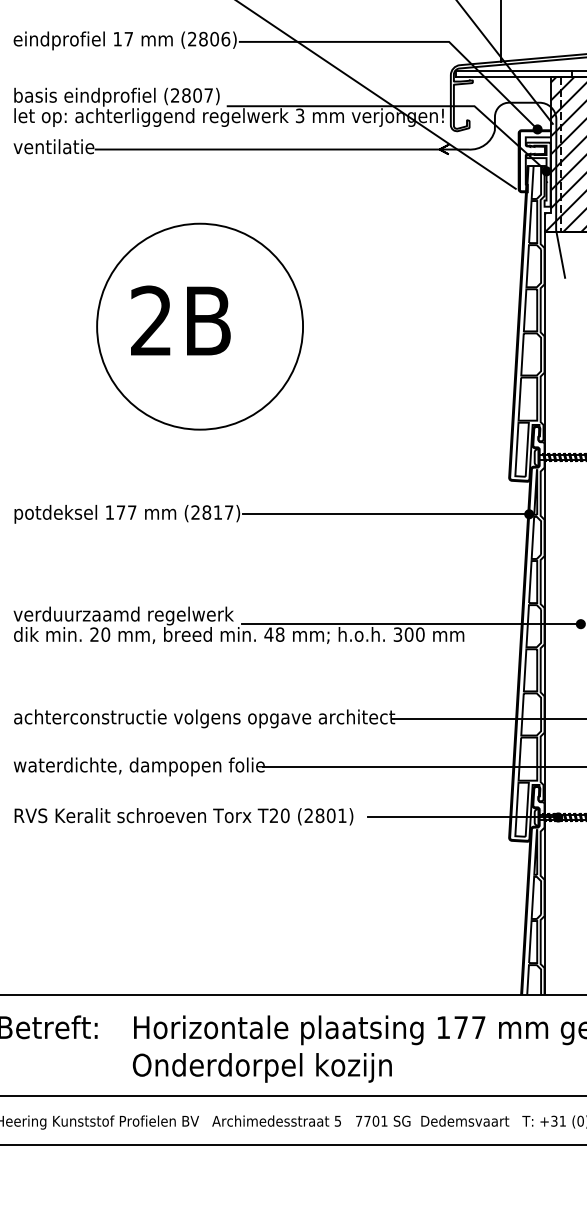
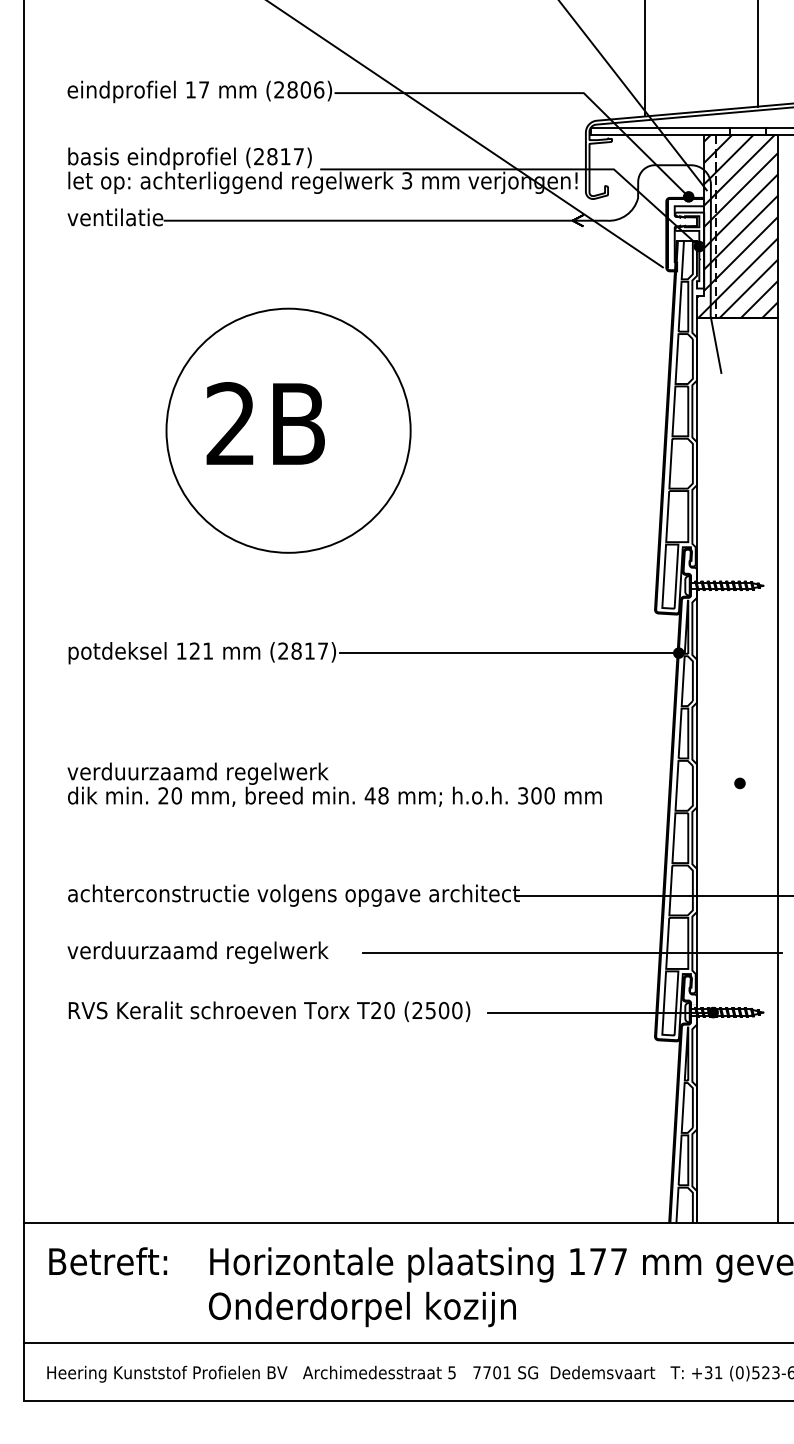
text: (197, 95) -> (285, 156), (2807) -> (2817)
text: (125, 512) -> (200, 650), 177 -> 121
line: (410, 624) -> (538, 783), removed
text: (139, 766) -> (216, 952), waterdichte, dampopen folie -> verduurzaamd regelwerk
text: (330, 815) -> (443, 1010), (2801) -> (2500)

